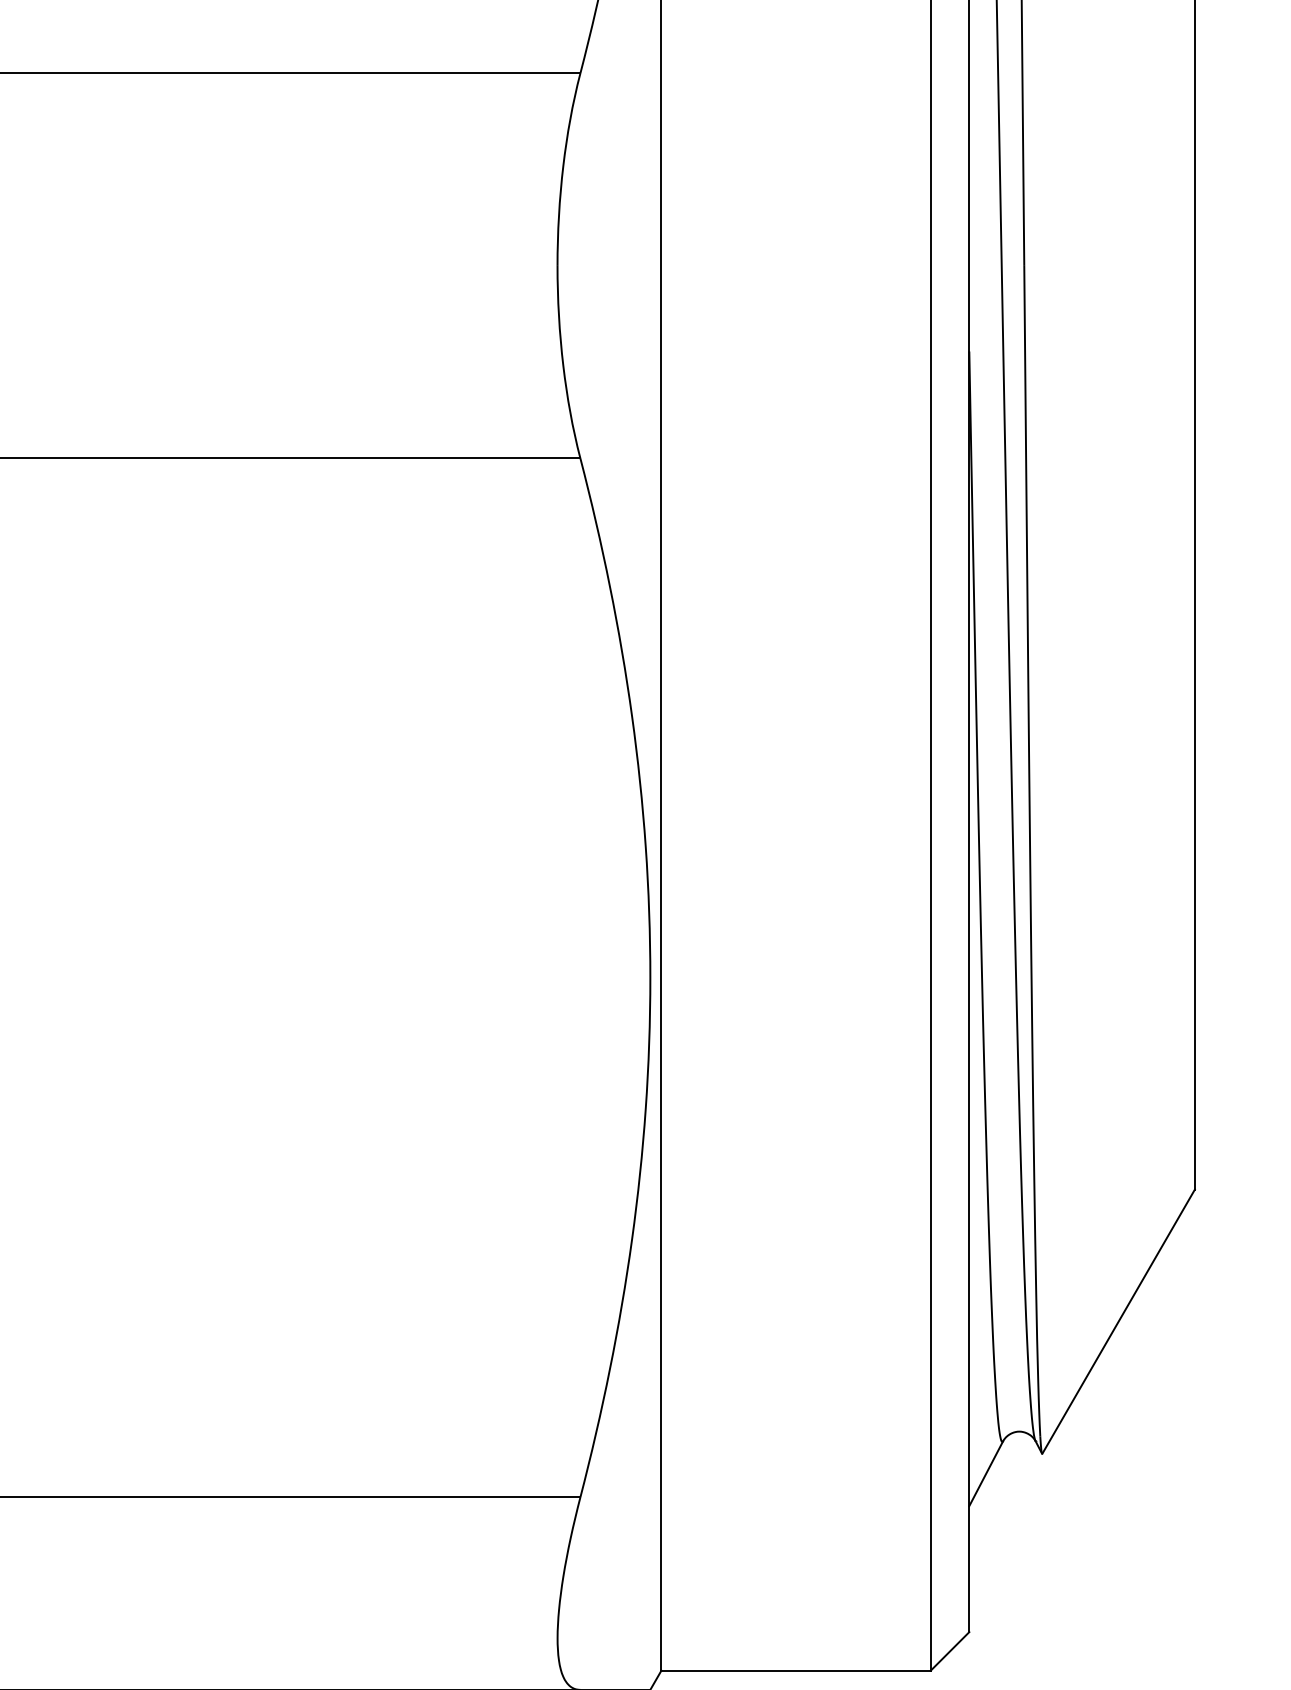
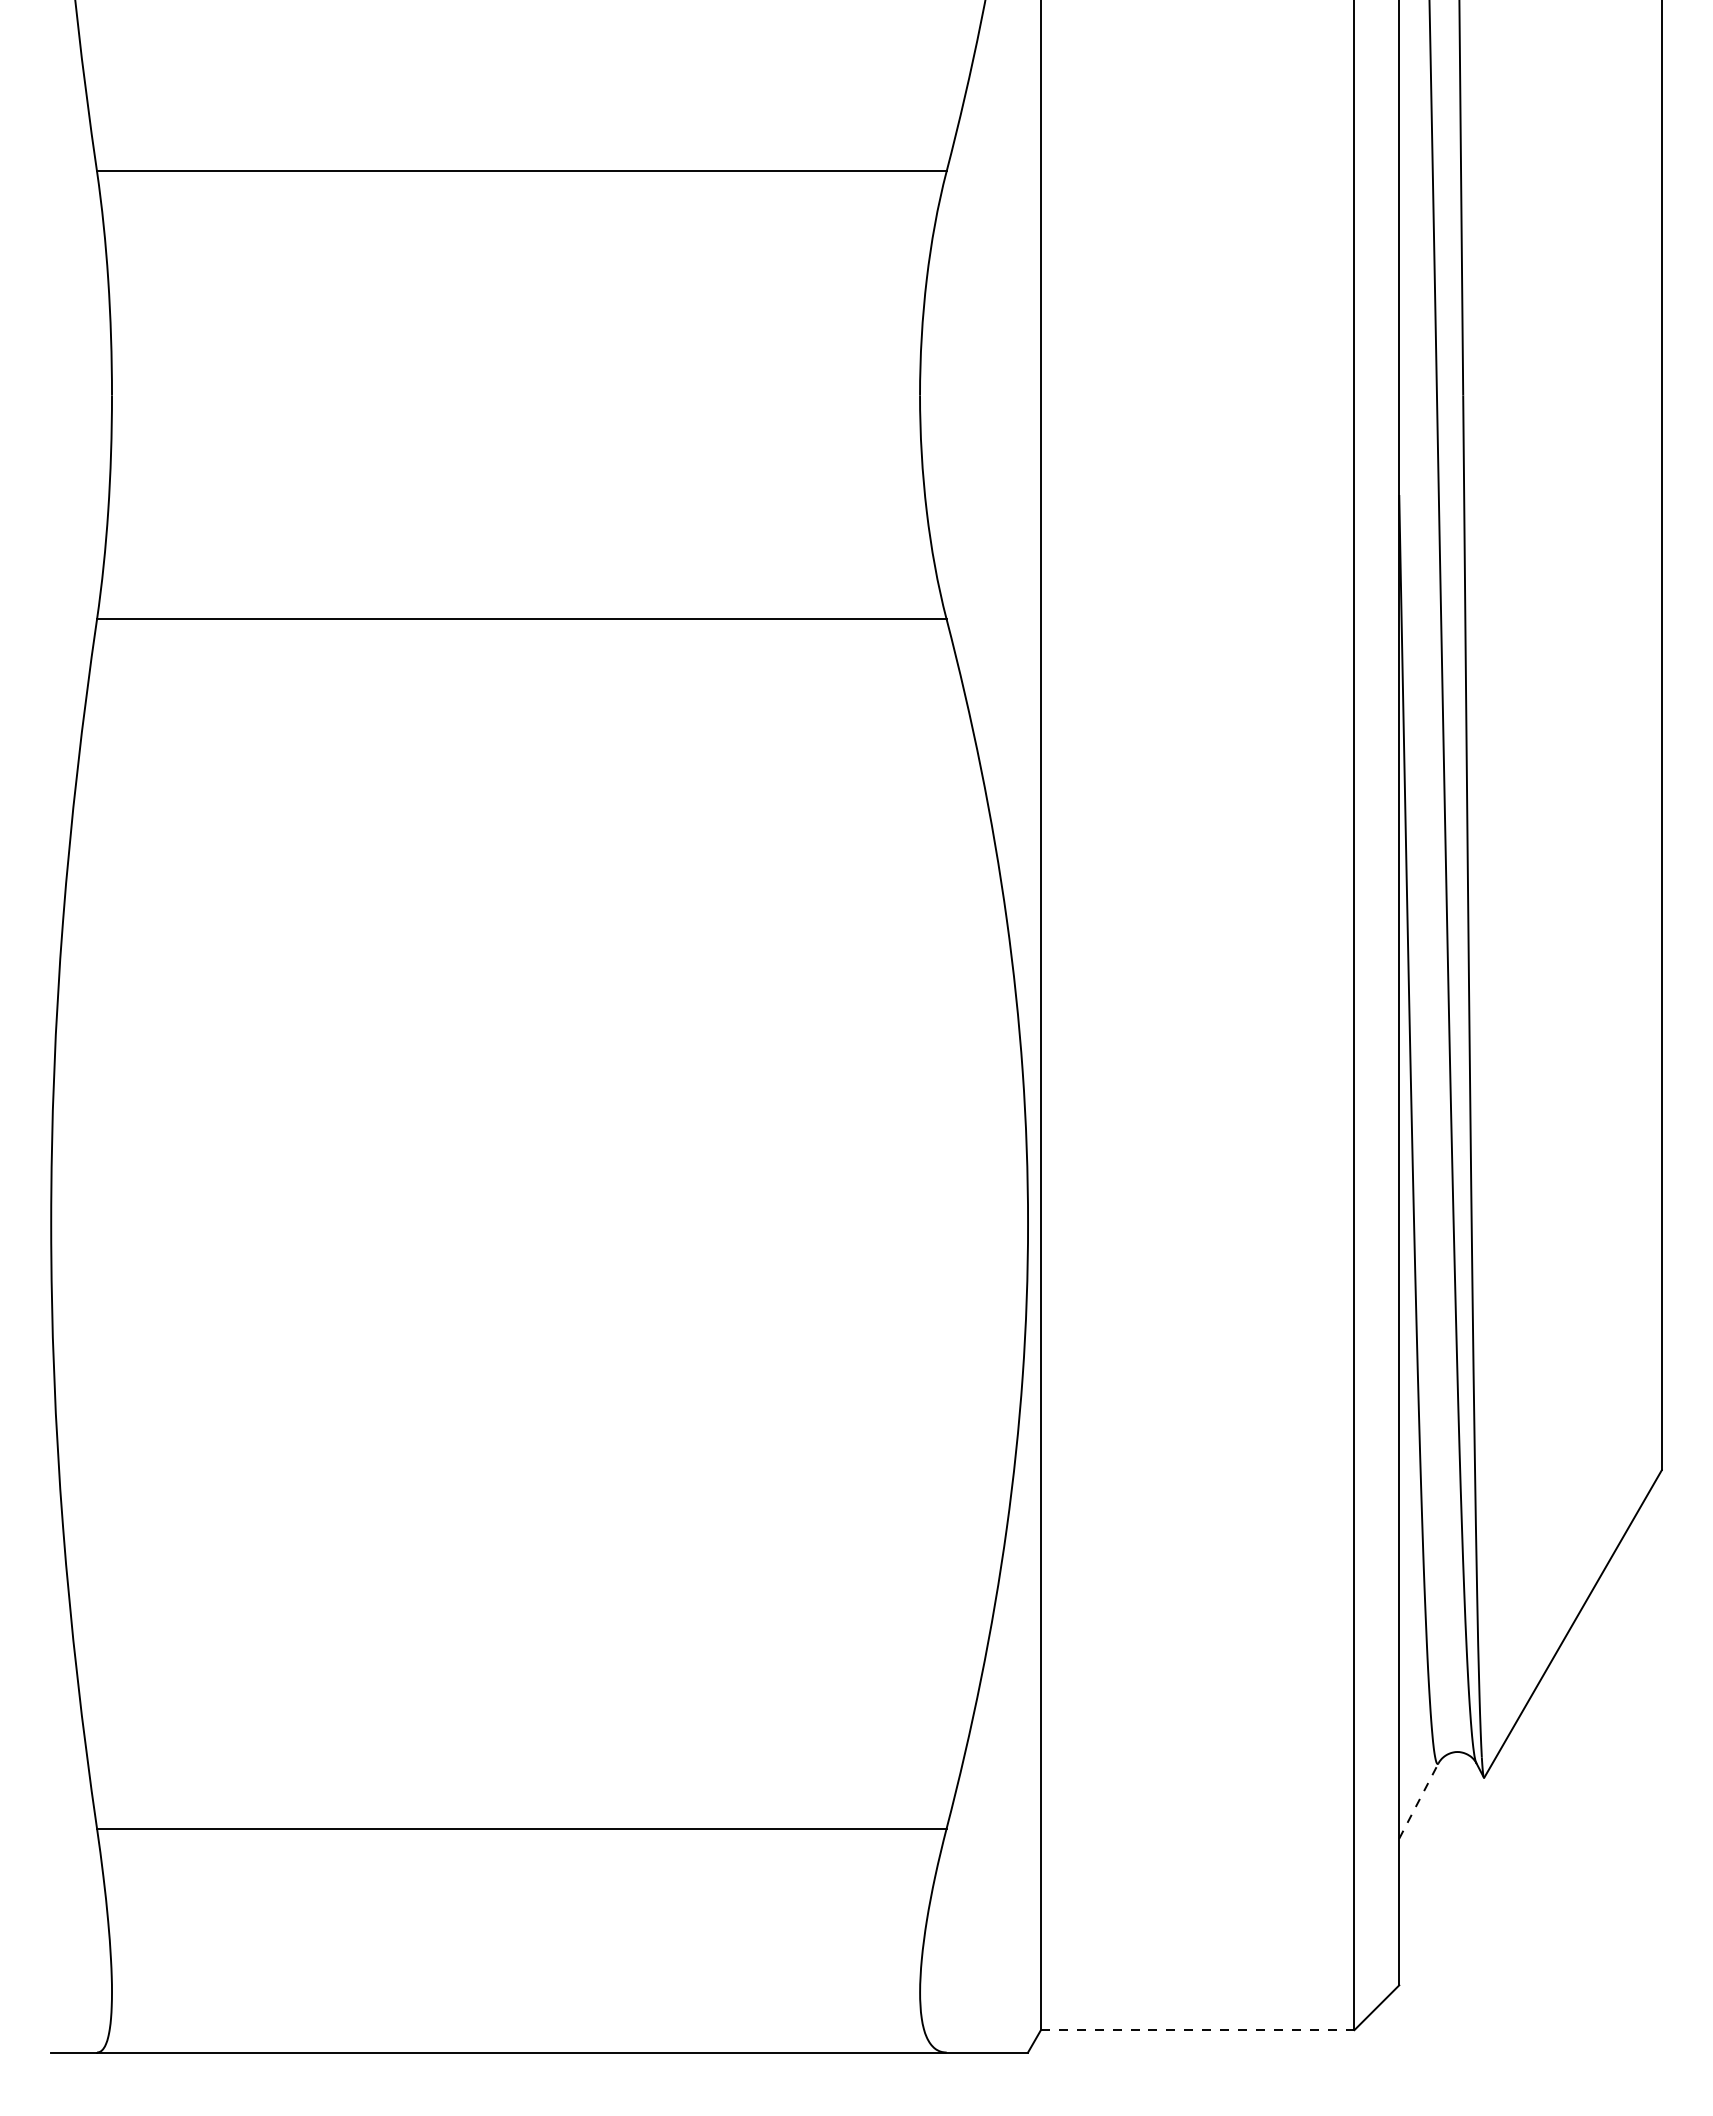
line: (985, 1473) -> (1418, 1800), solid -> dashed
line: (795, 1670) -> (1197, 2030), solid -> dashed

